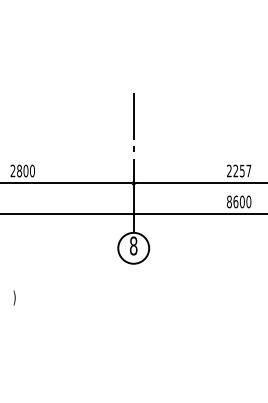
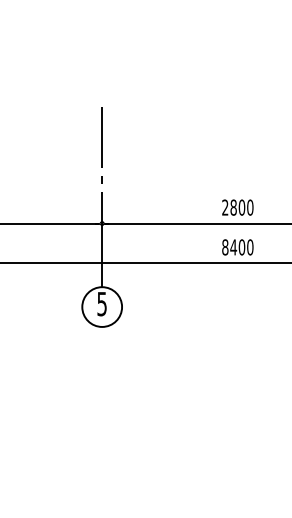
text: (242, 170) -> (242, 206), 2257 -> 2800
text: (235, 201) -> (233, 246), 8600 -> 8400
text: (133, 245) -> (101, 303), 8 -> 5

